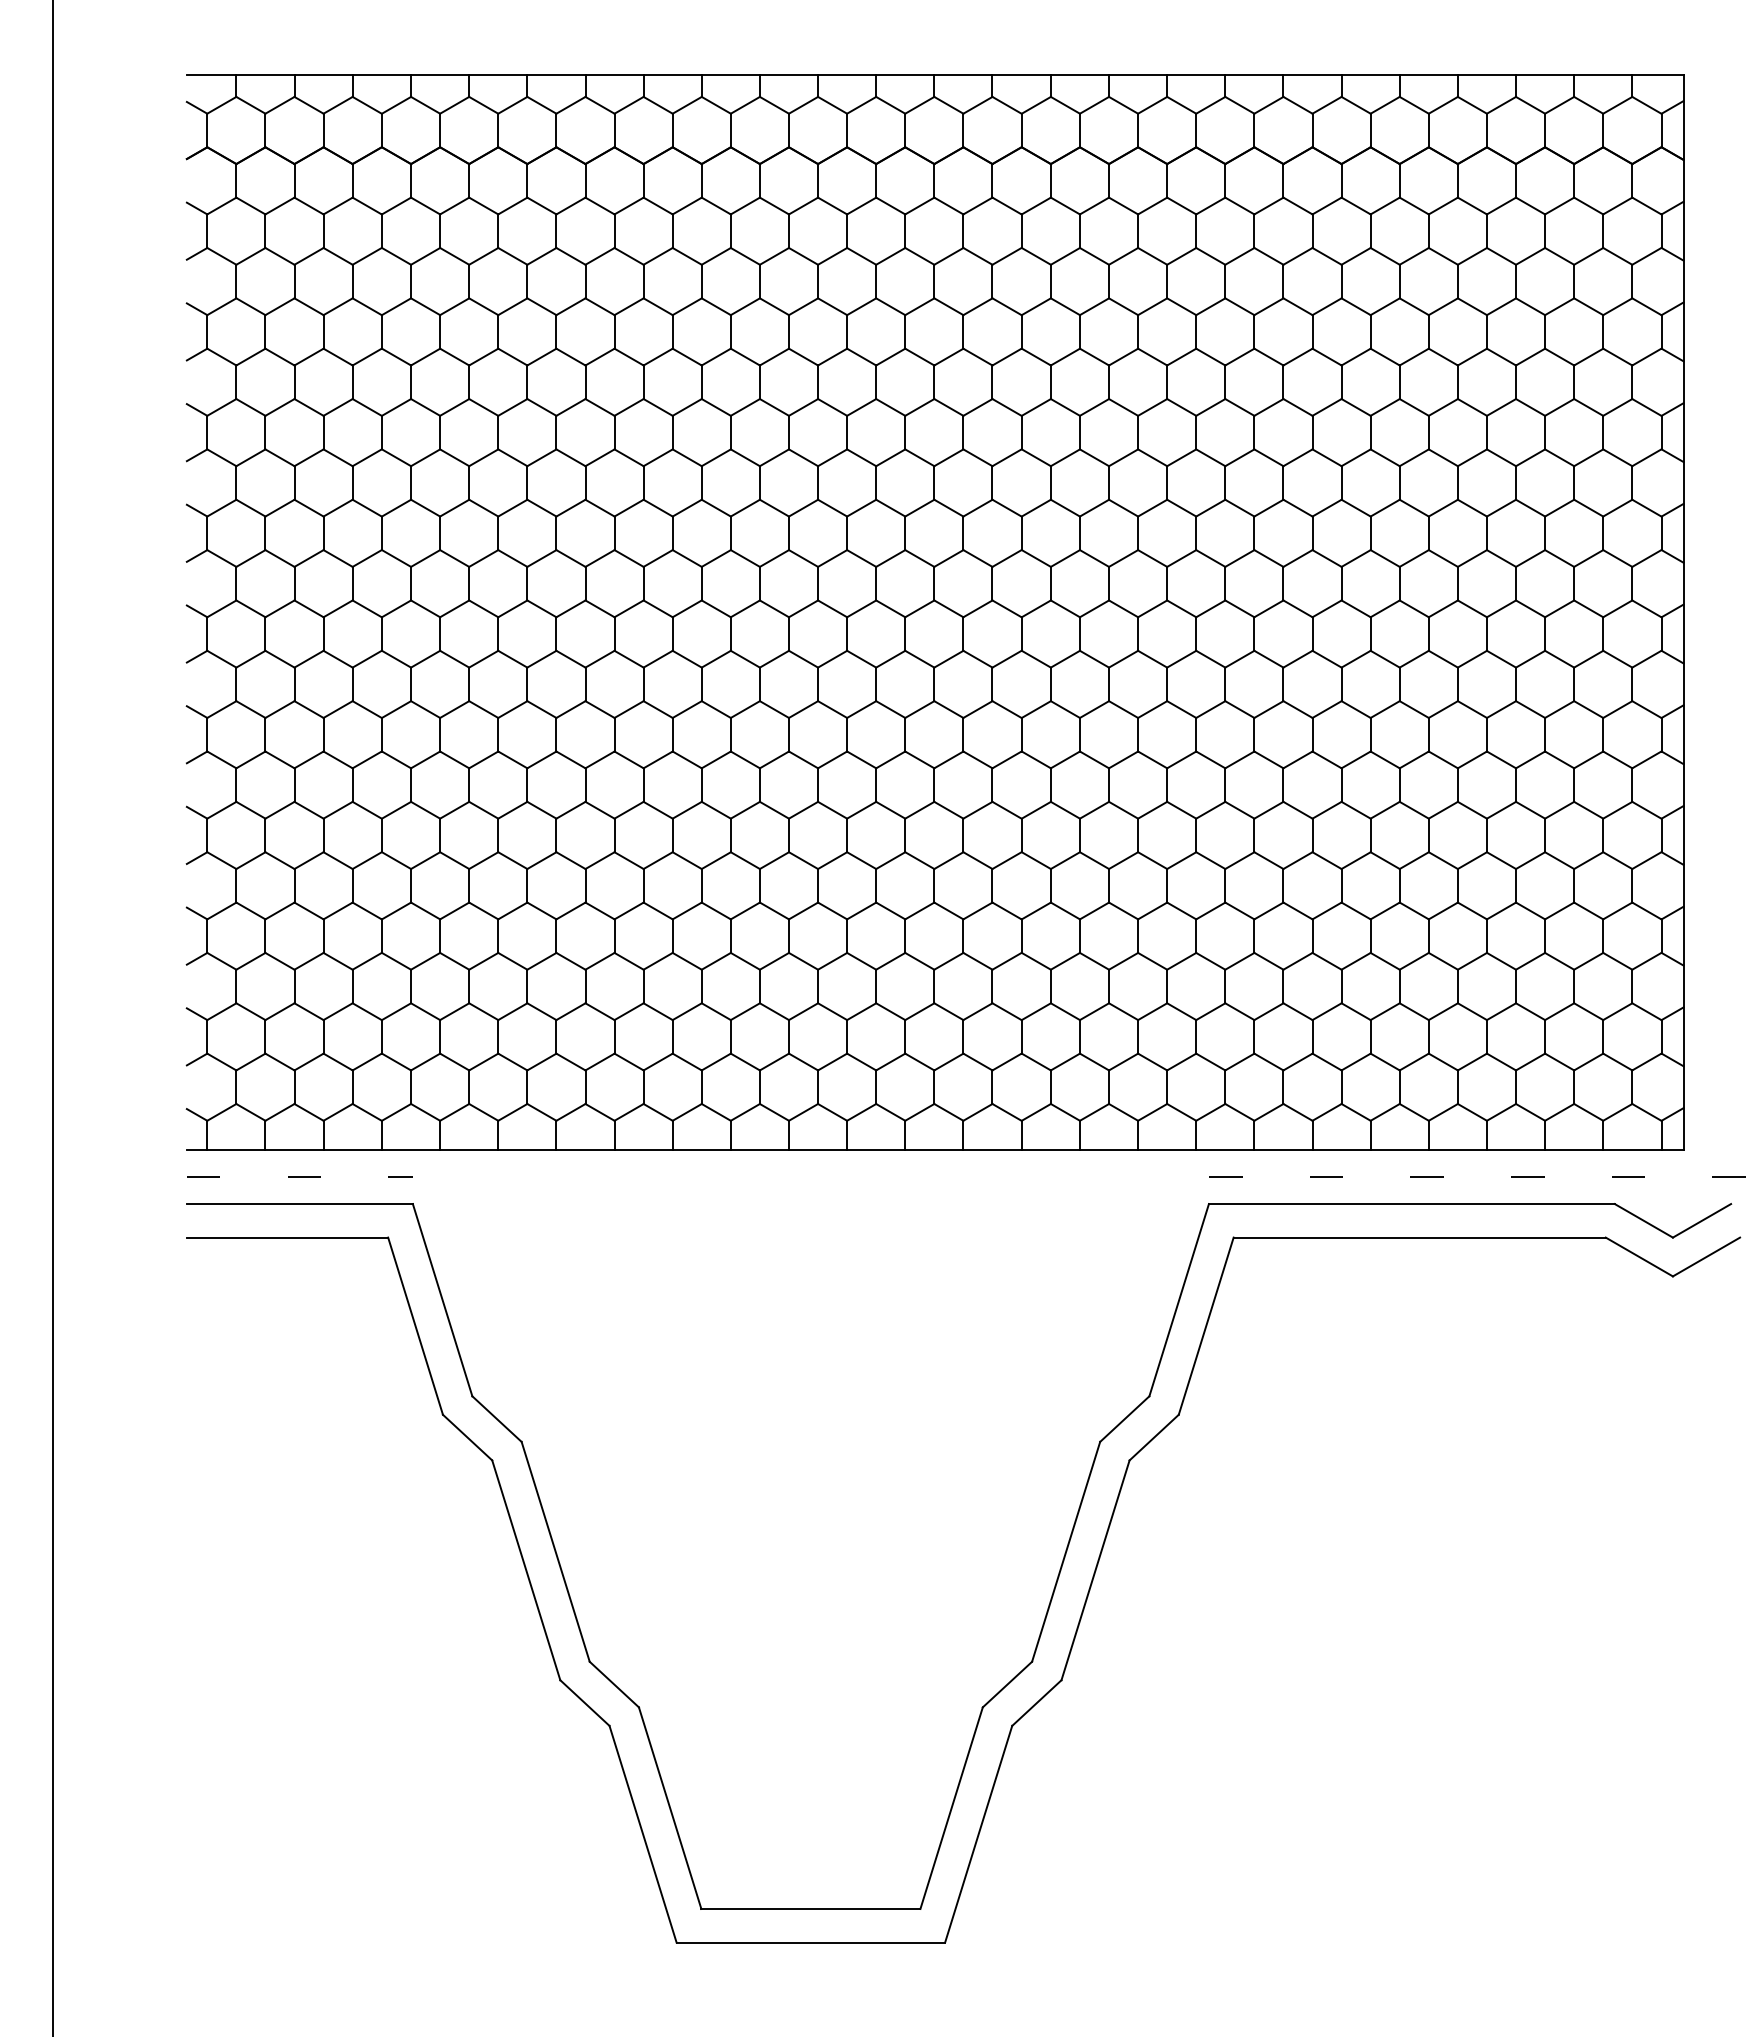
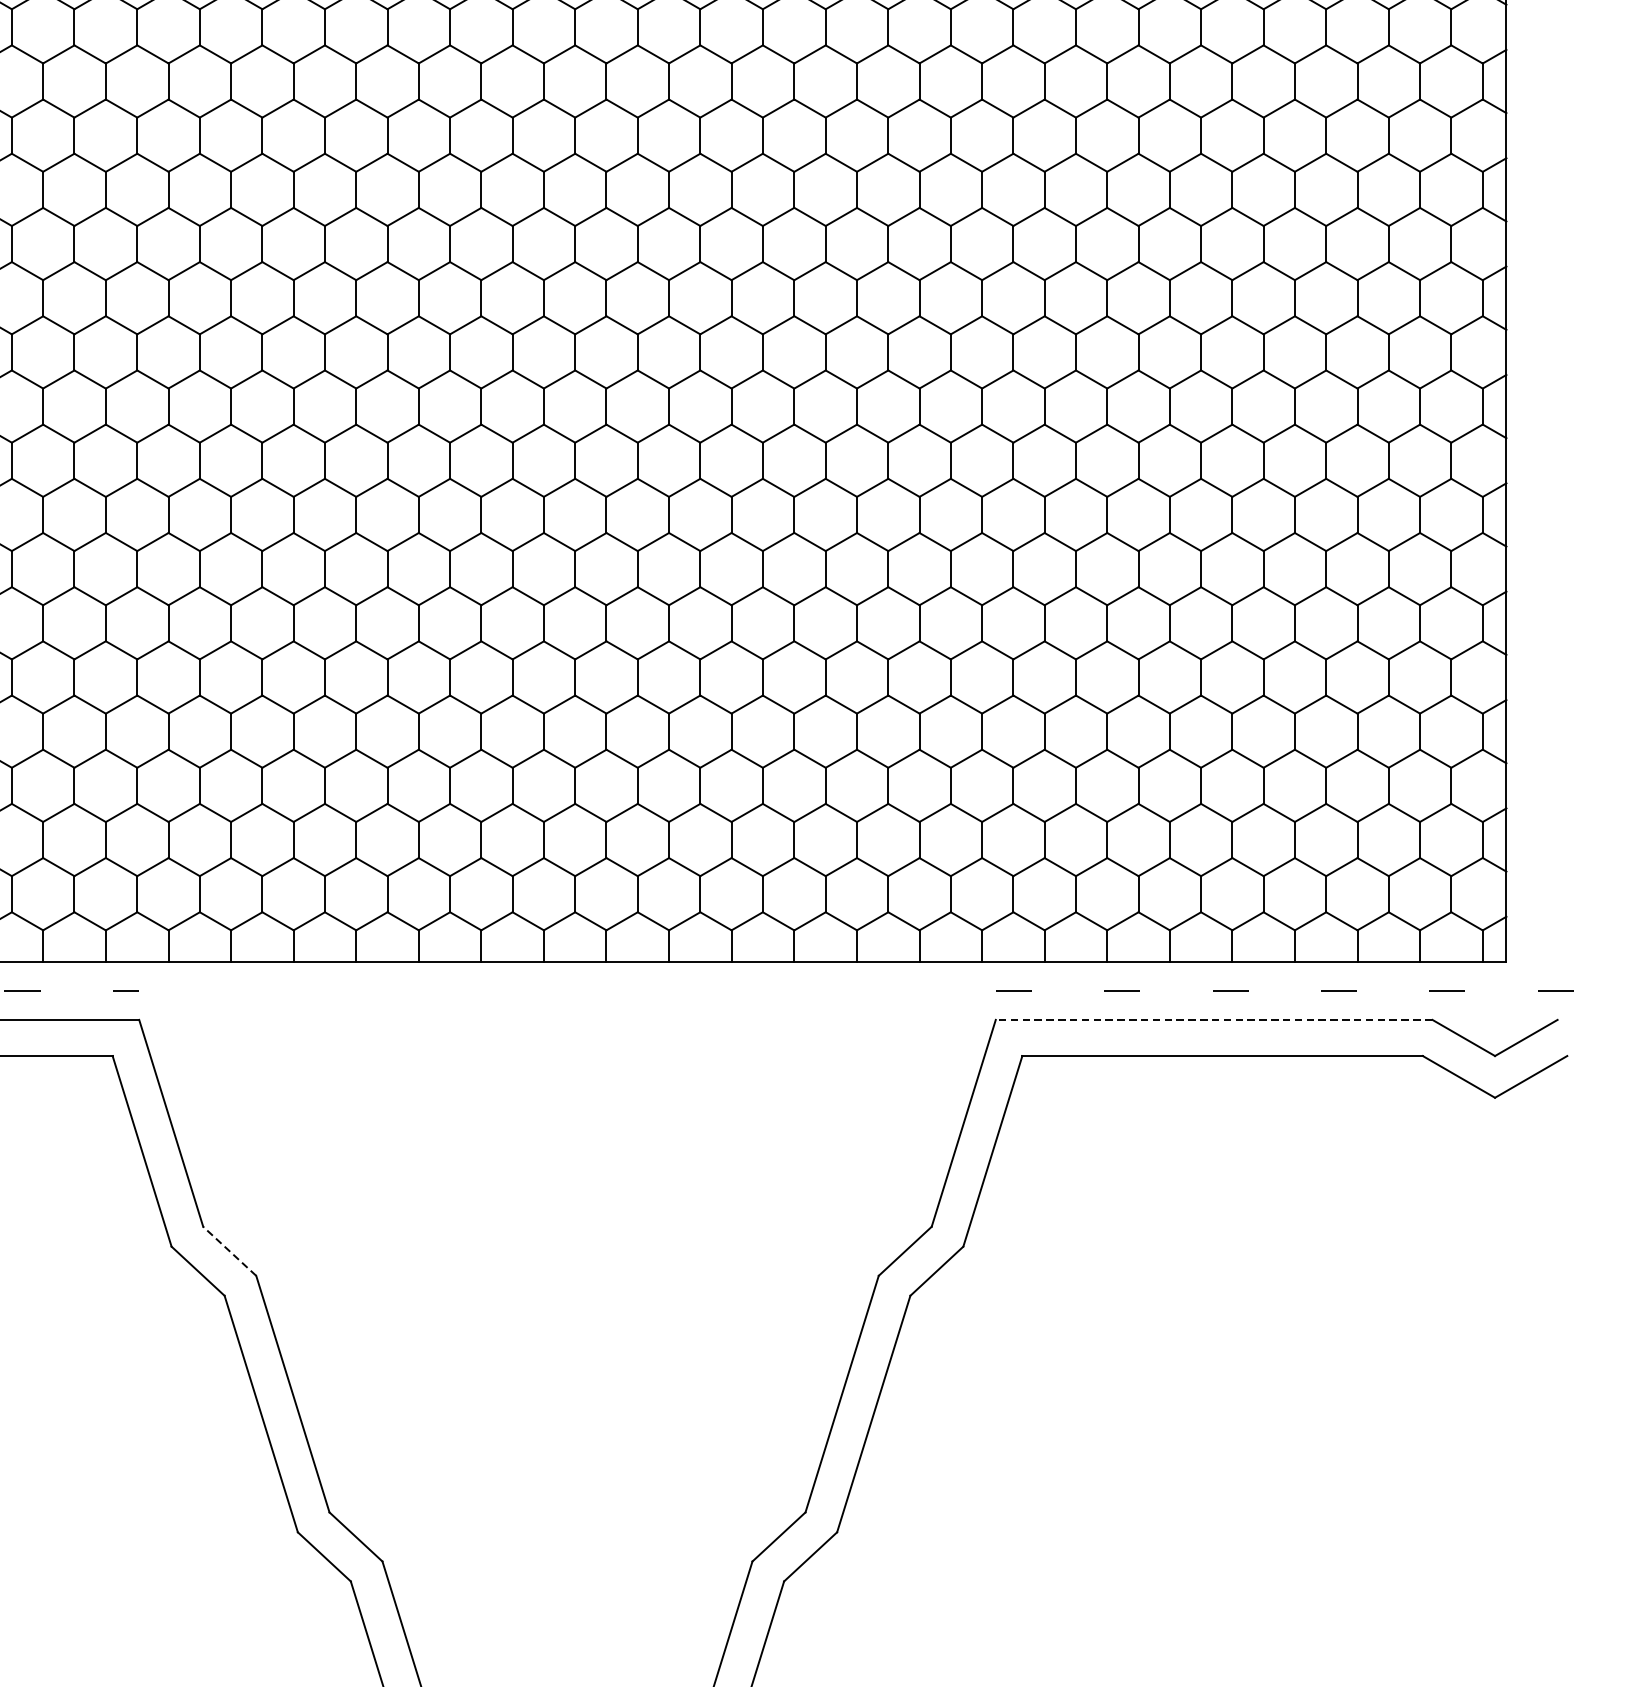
line: (1411, 1204) -> (1213, 1020), solid -> dashed
line: (497, 1419) -> (230, 1251), solid -> dashed

